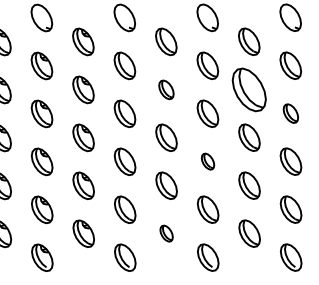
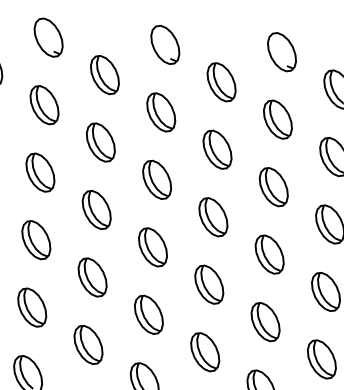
part: (166, 89) -> (100, 142), size x1.43
part: (249, 89) -> (217, 149), size x0.62
part: (290, 113) -> (273, 186), size x1.43
part: (207, 161) -> (152, 246), size x1.67
part: (166, 233) -> (88, 344), size x1.67

